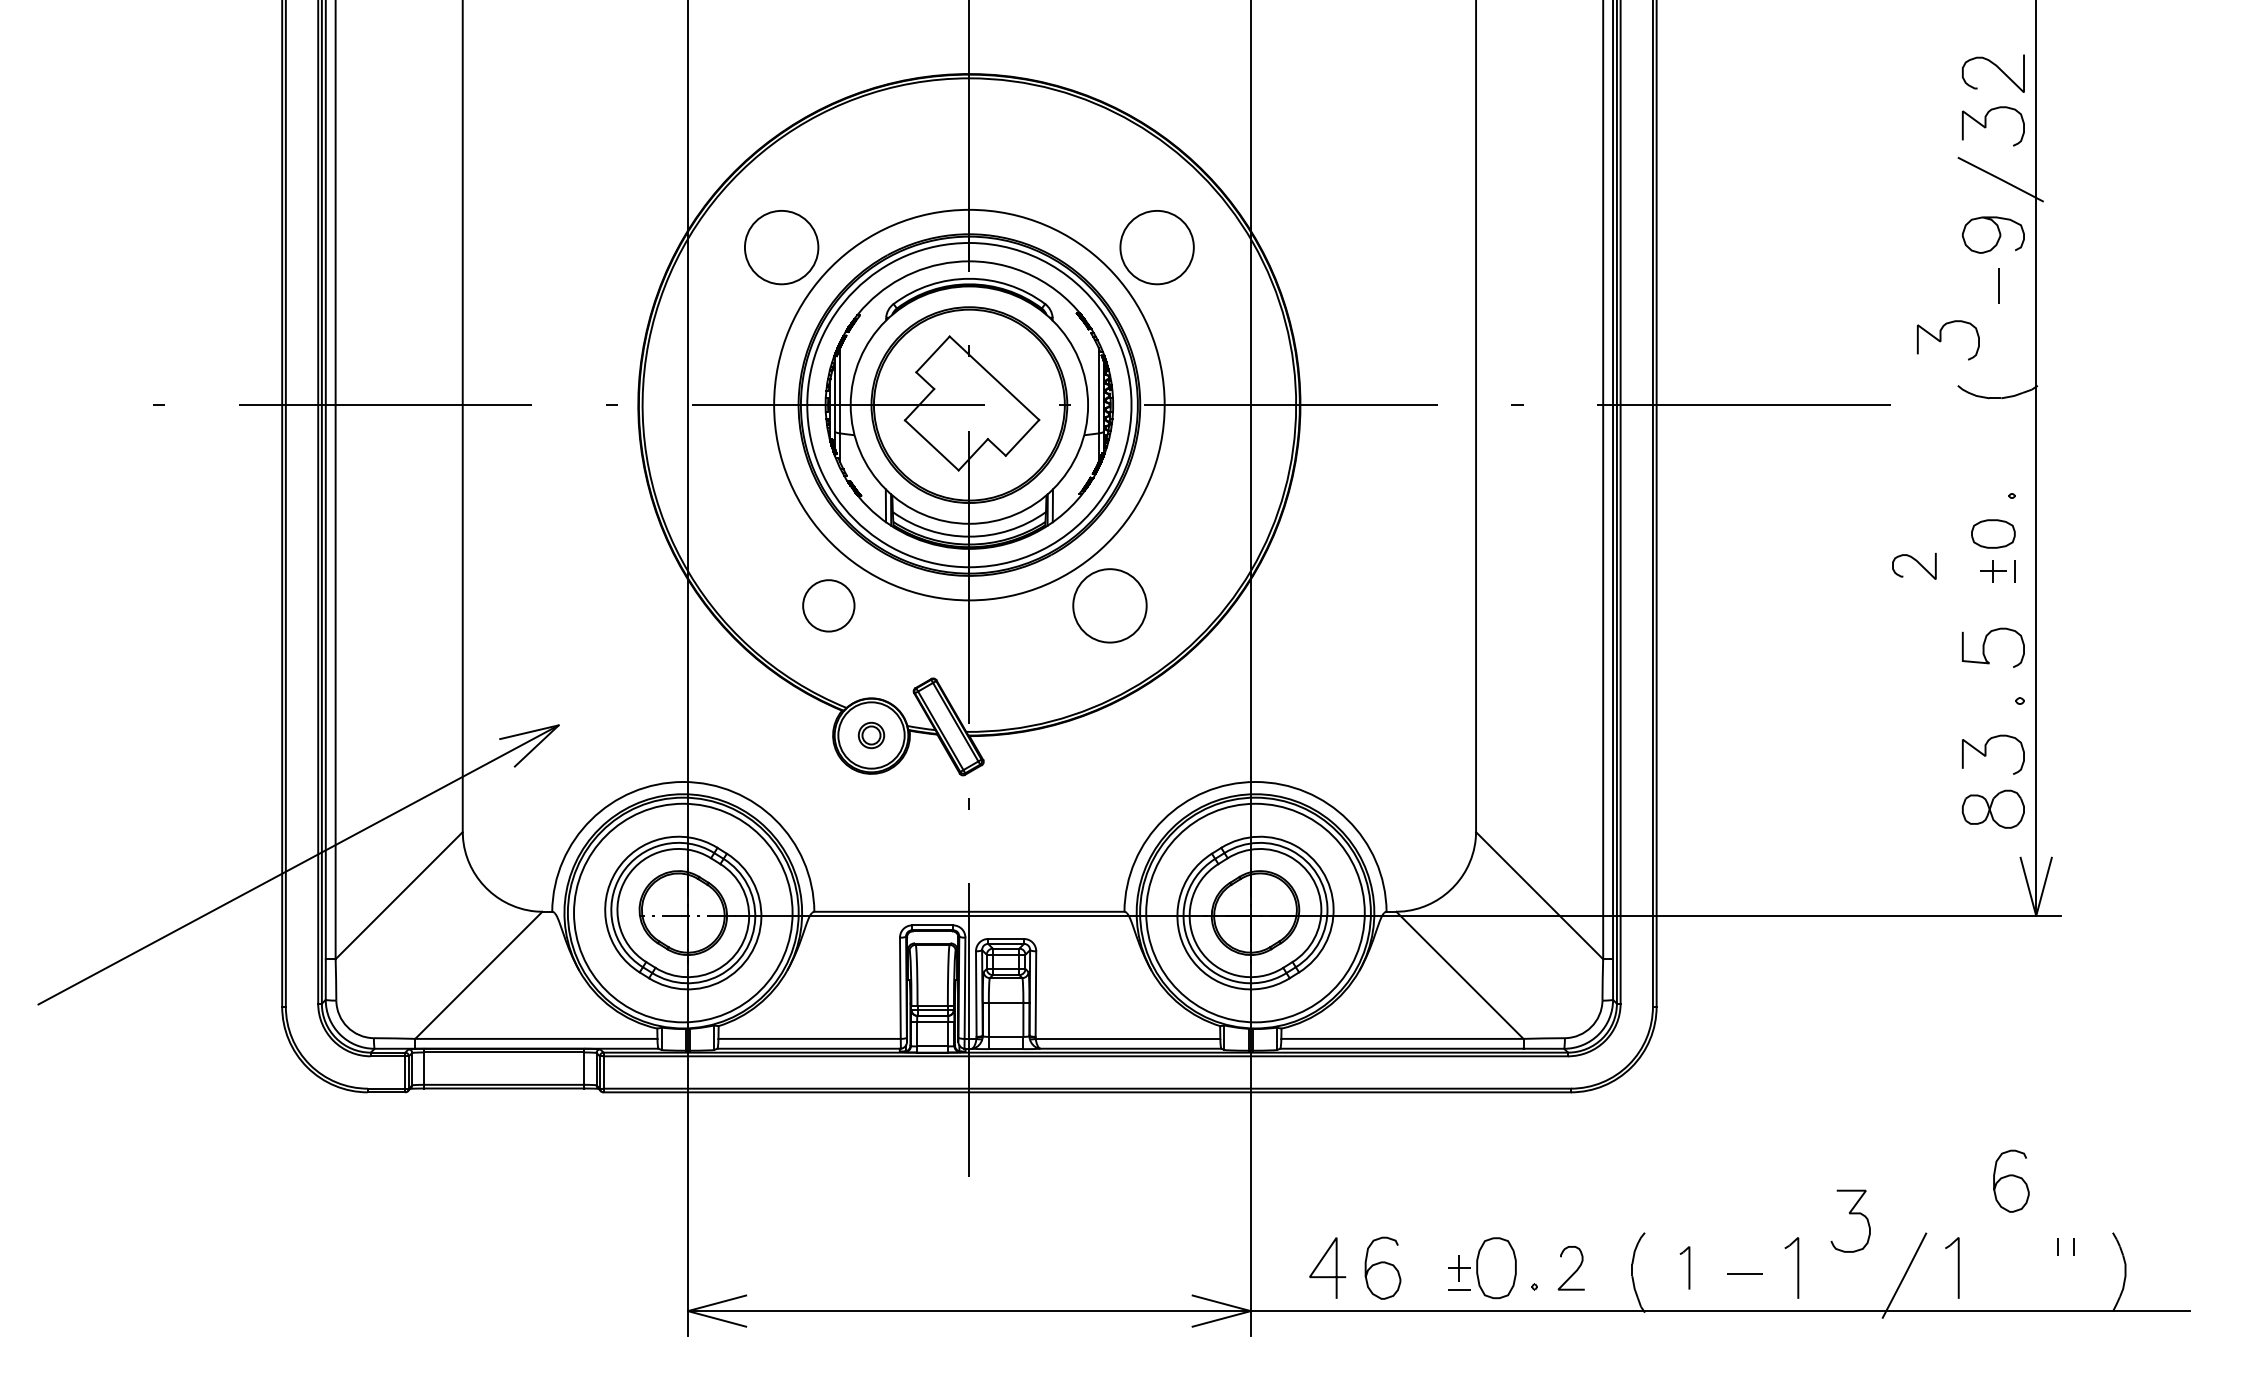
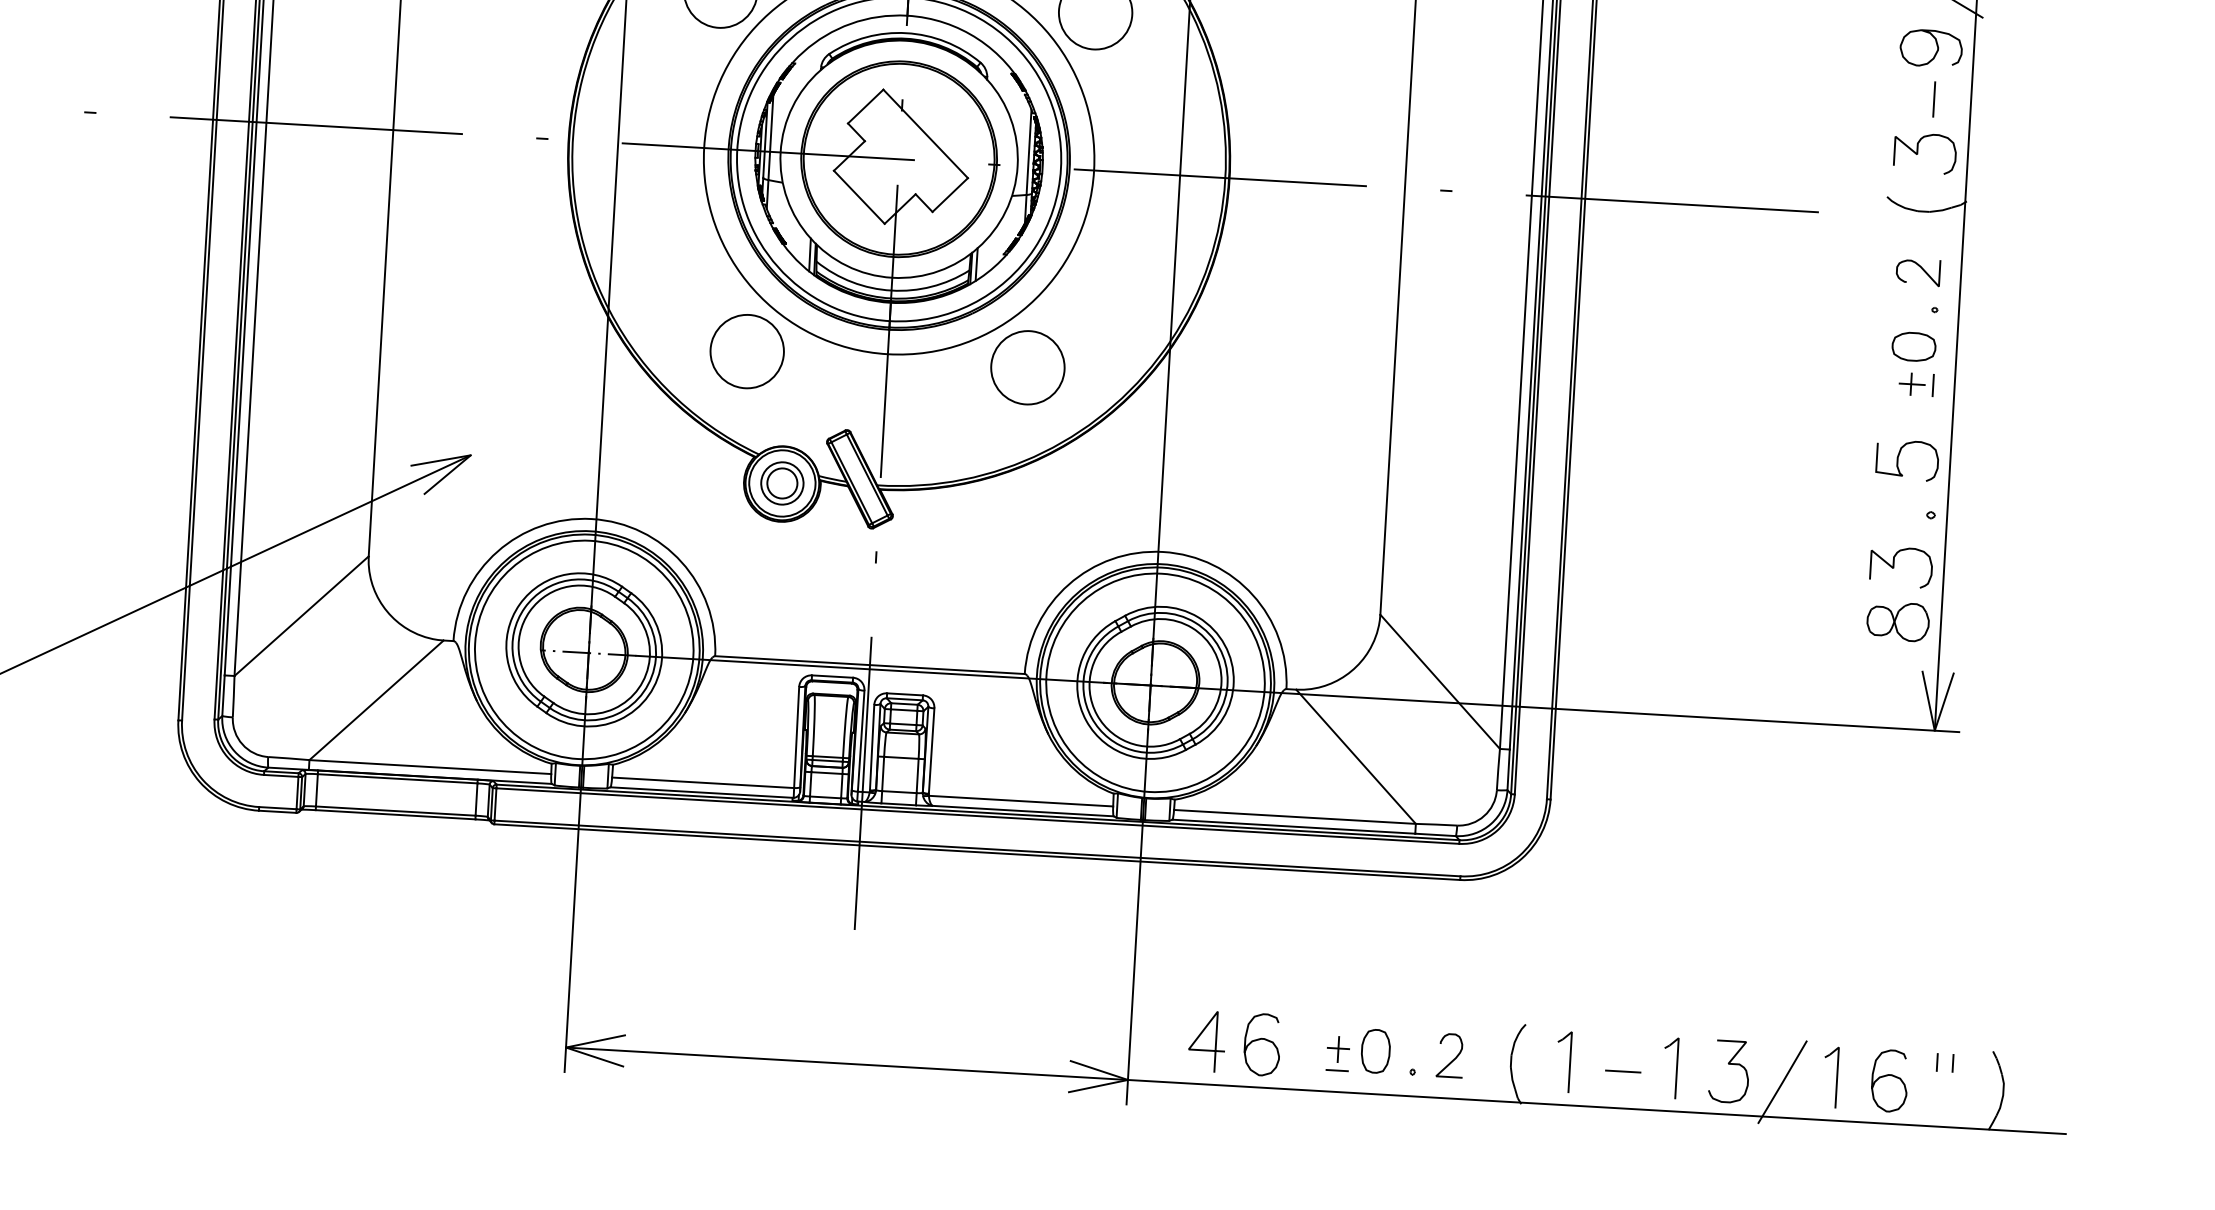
curve: (1941, 340) -> (1918, 153), moved
curve: (1917, 562) -> (1921, 268), moved
circle: (828, 605) -> (746, 351), size x1.43
part: (871, 735) -> (782, 483), size x1.67
curve: (2011, 1176) -> (1890, 1076), moved
curve: (1850, 1214) -> (1729, 1064), moved
part: (1684, 1267) -> (1563, 1061), size x1.43
part: (1496, 1268) -> (1375, 1051), size x0.71

